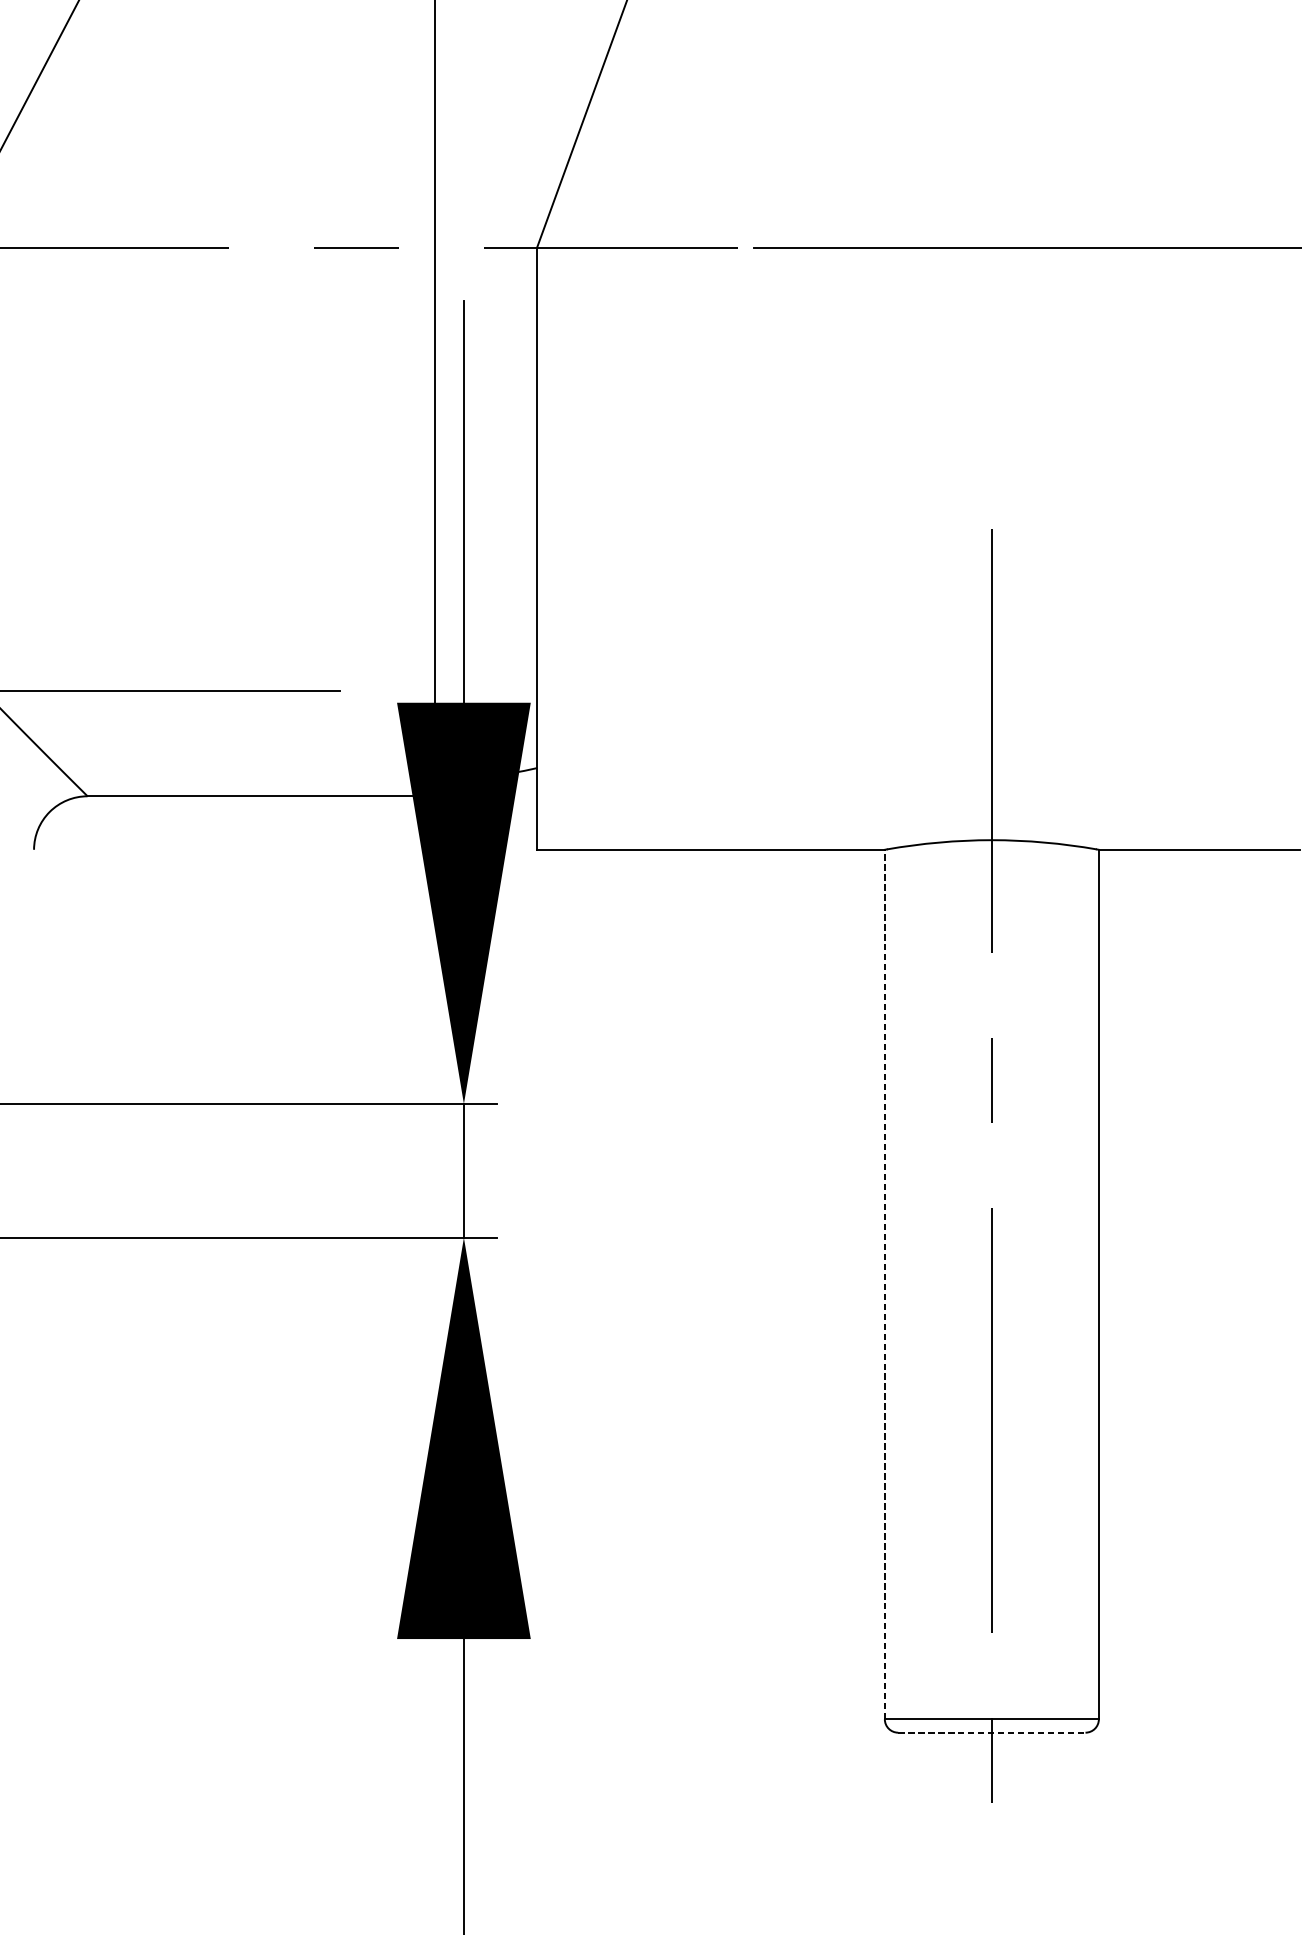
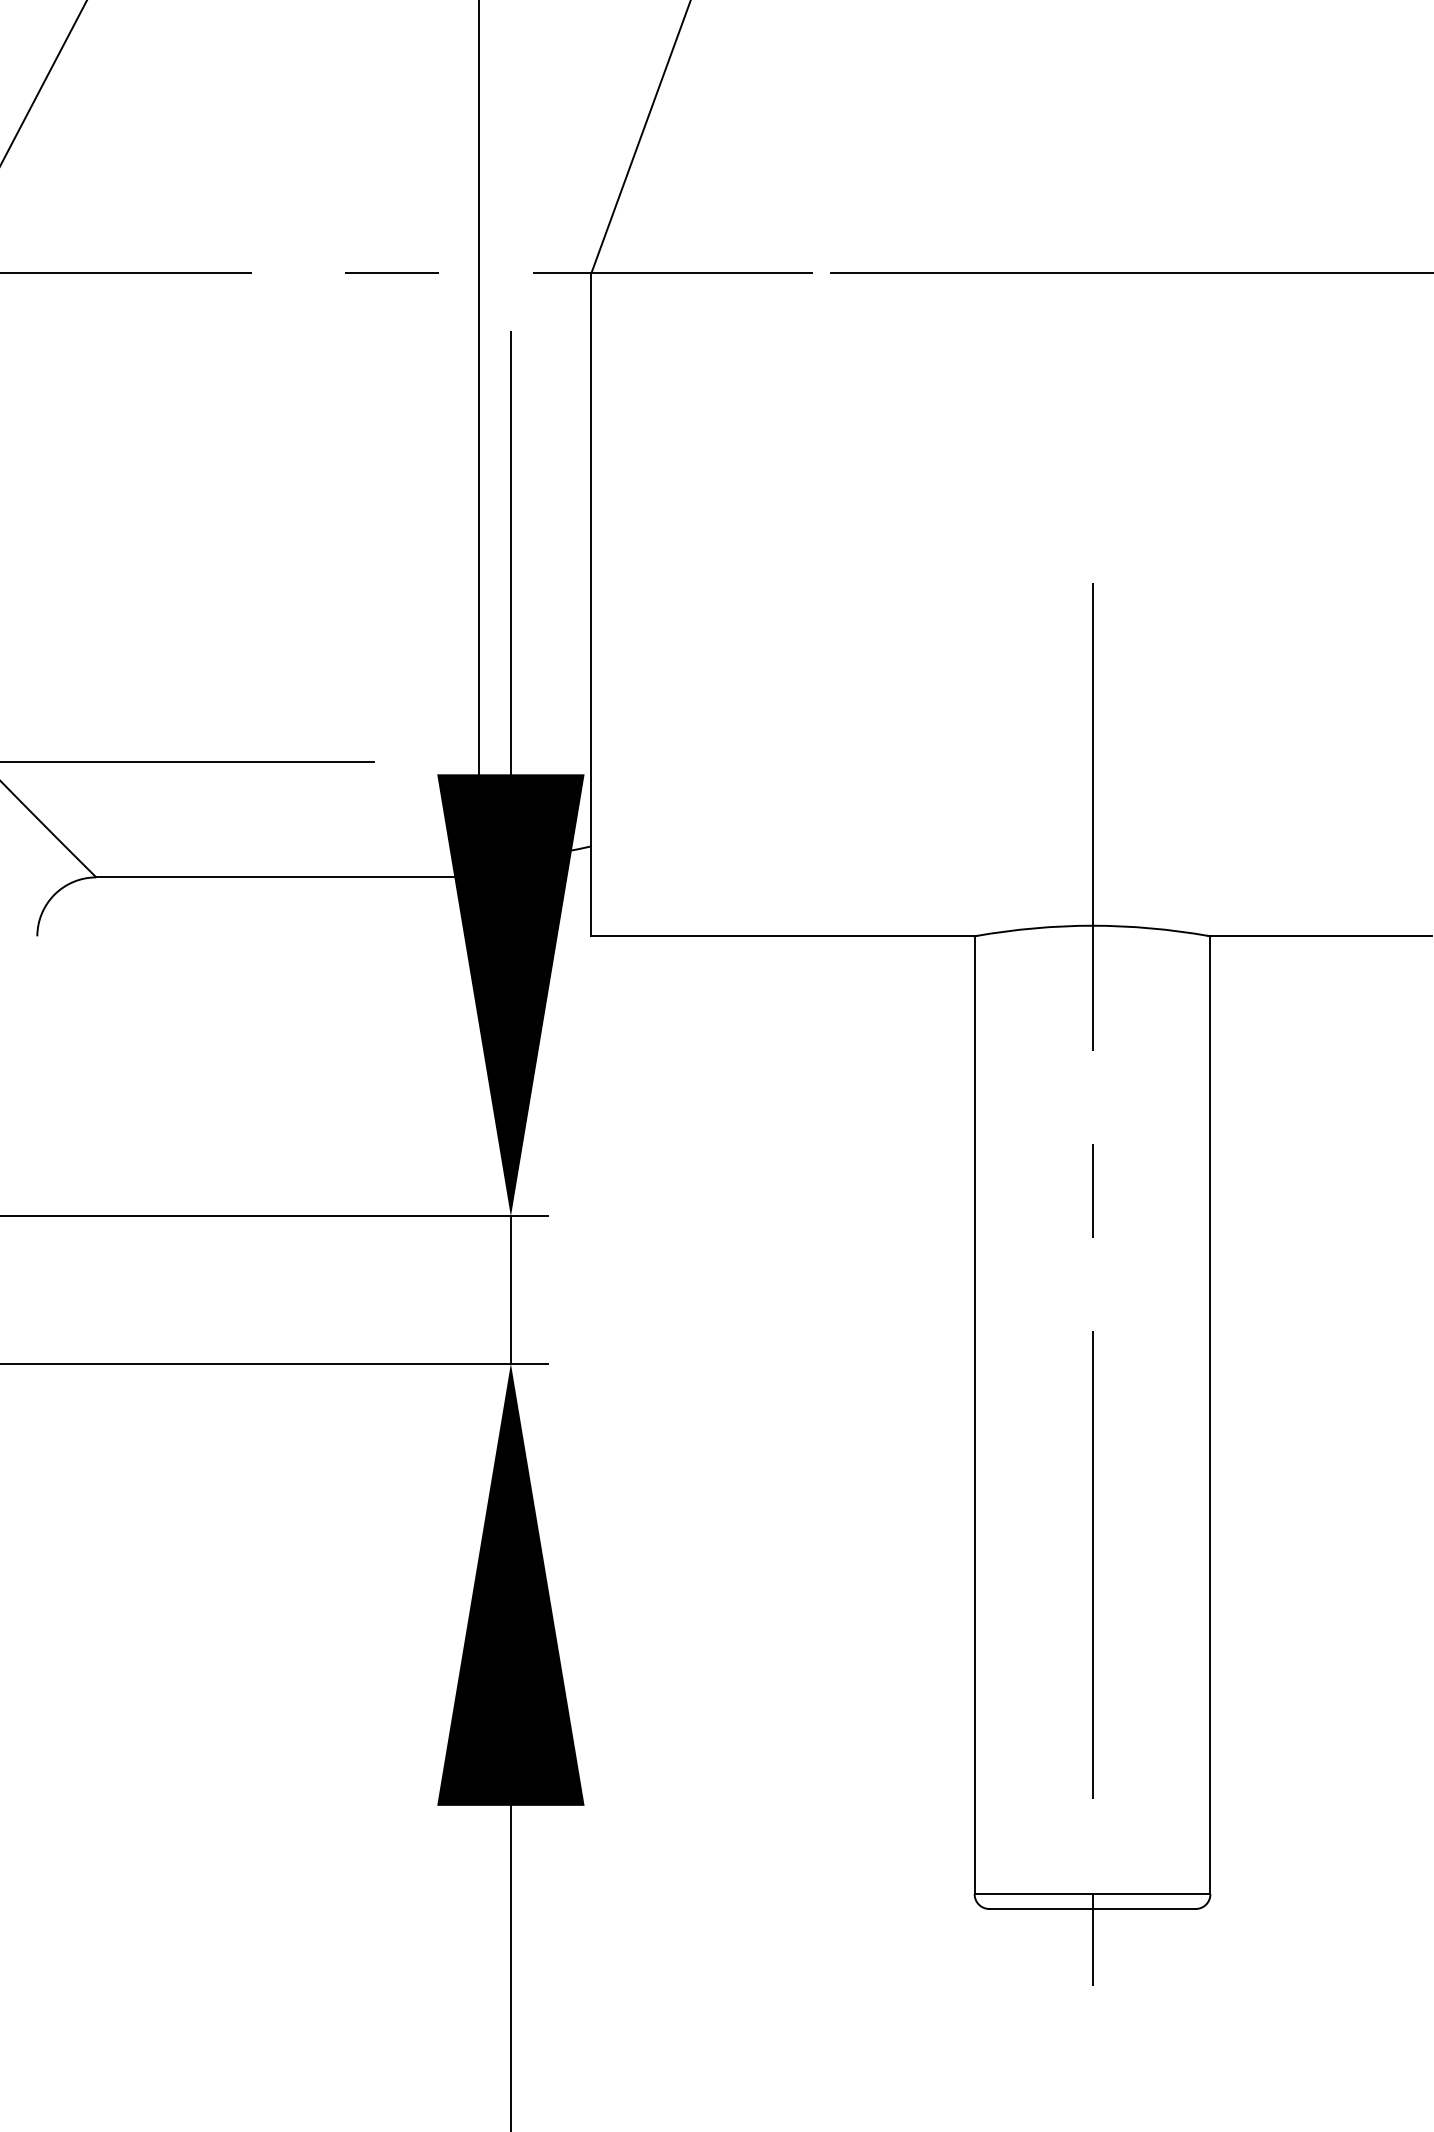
line: (884, 1284) -> (974, 1415), dashed -> solid
line: (992, 1733) -> (1093, 1909), dashed -> solid

